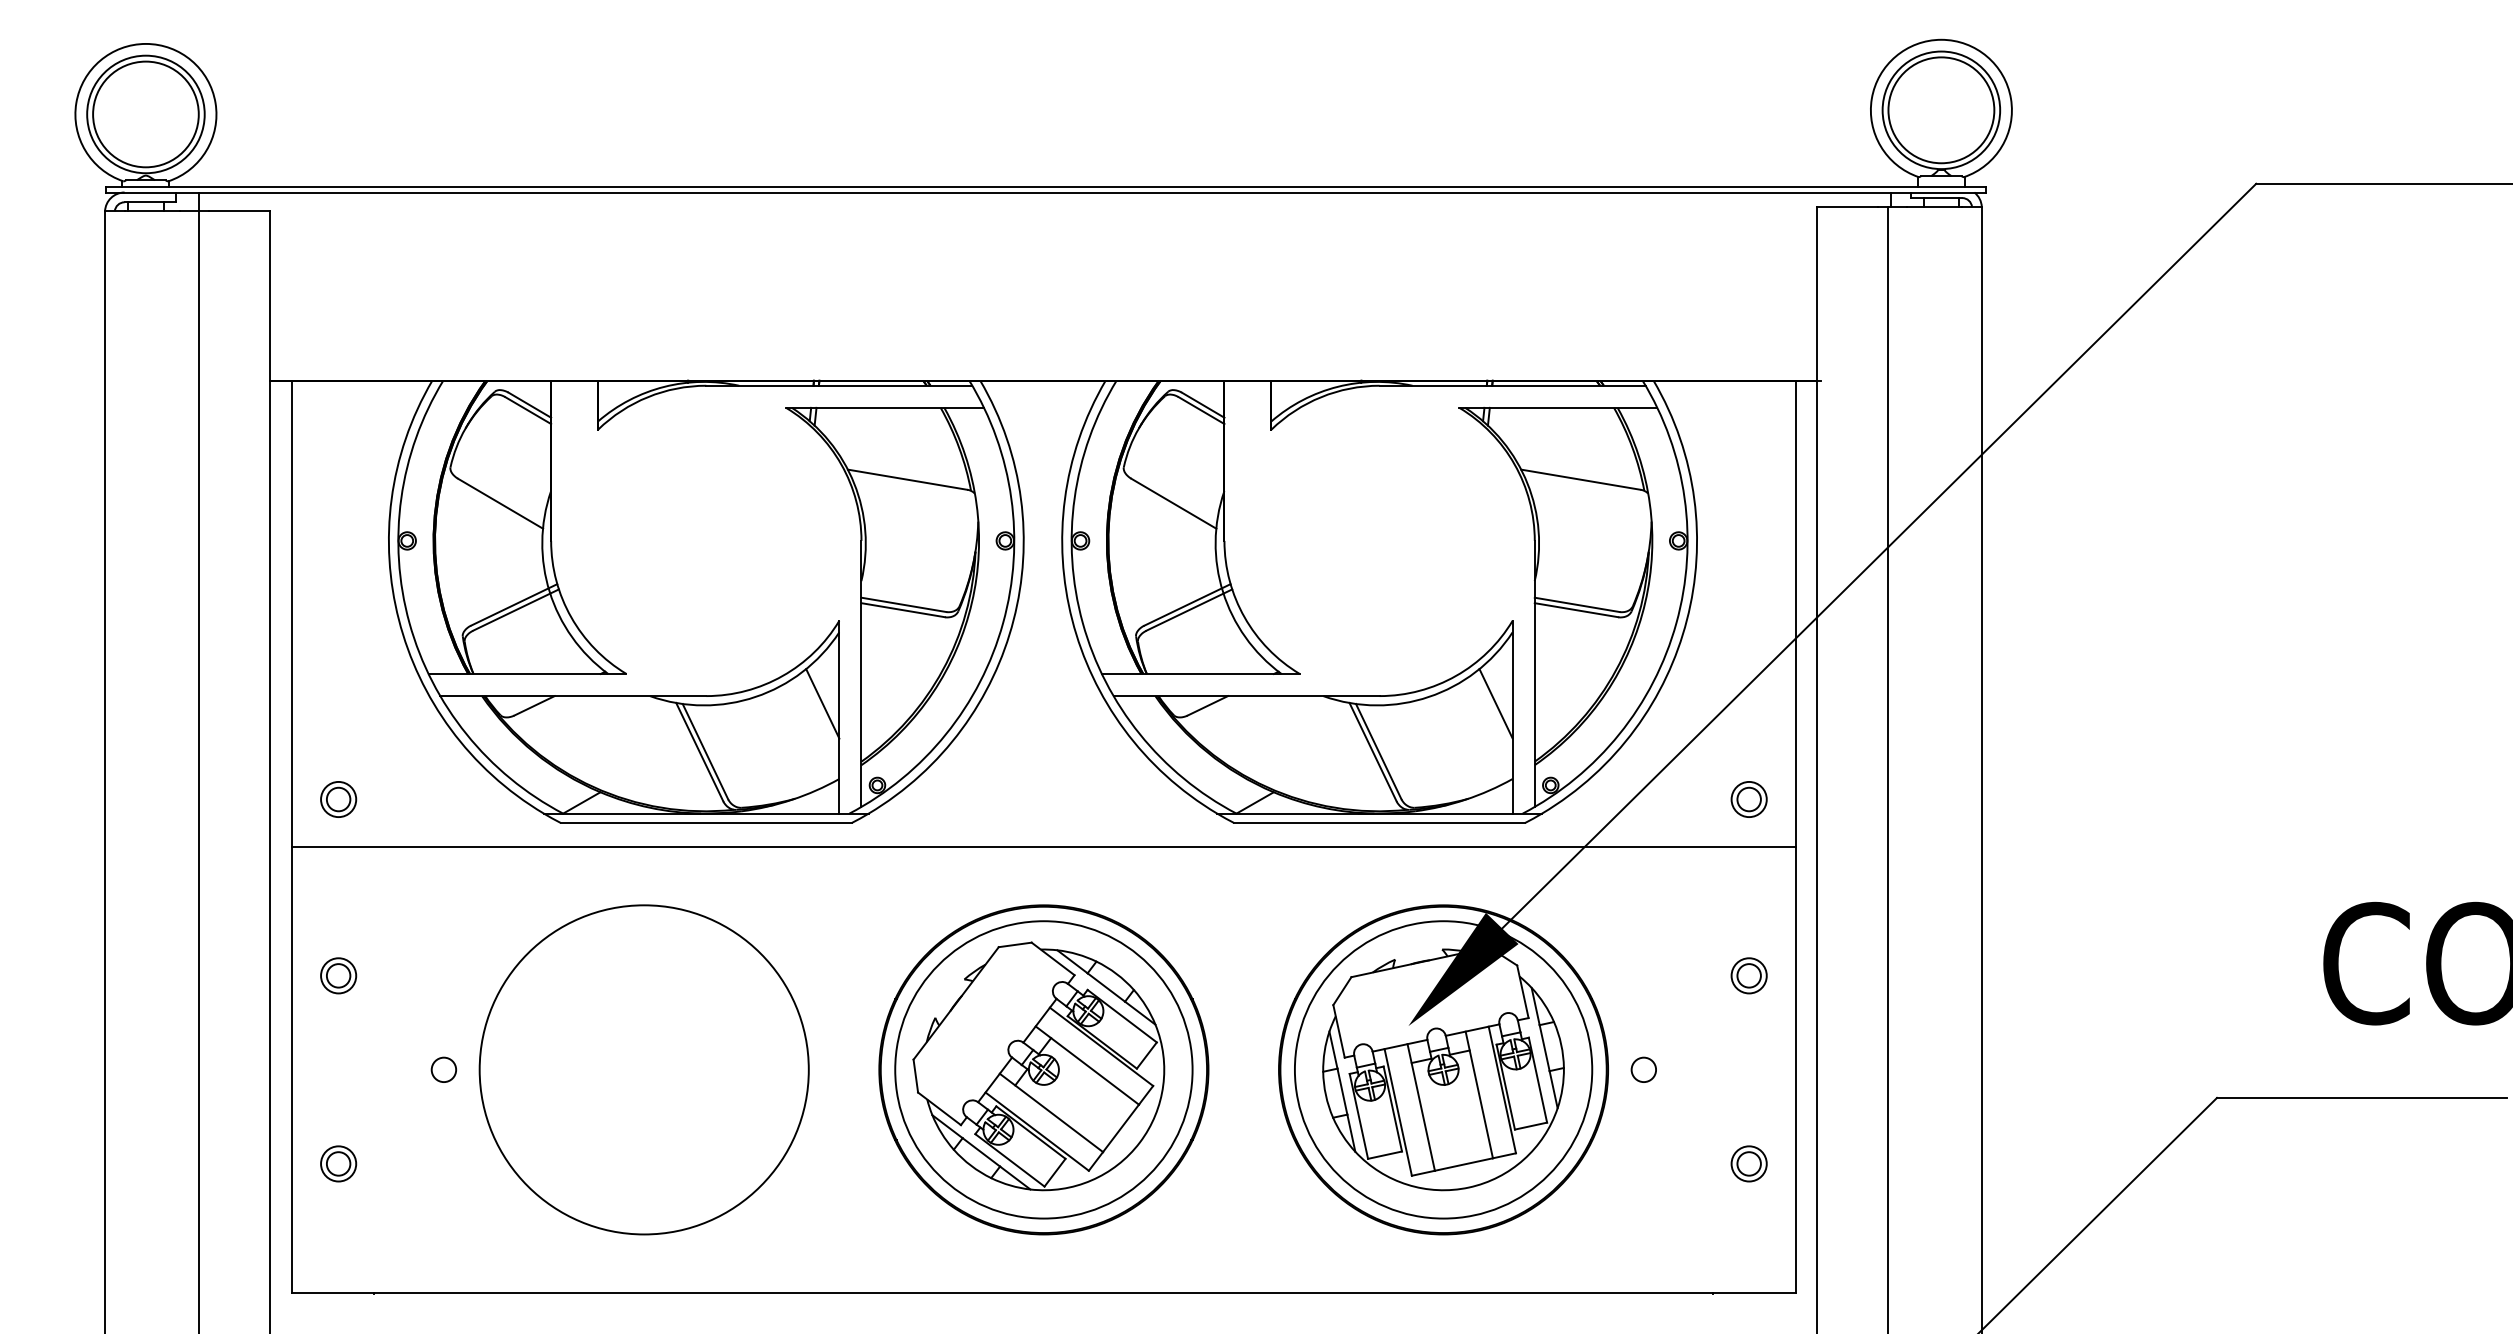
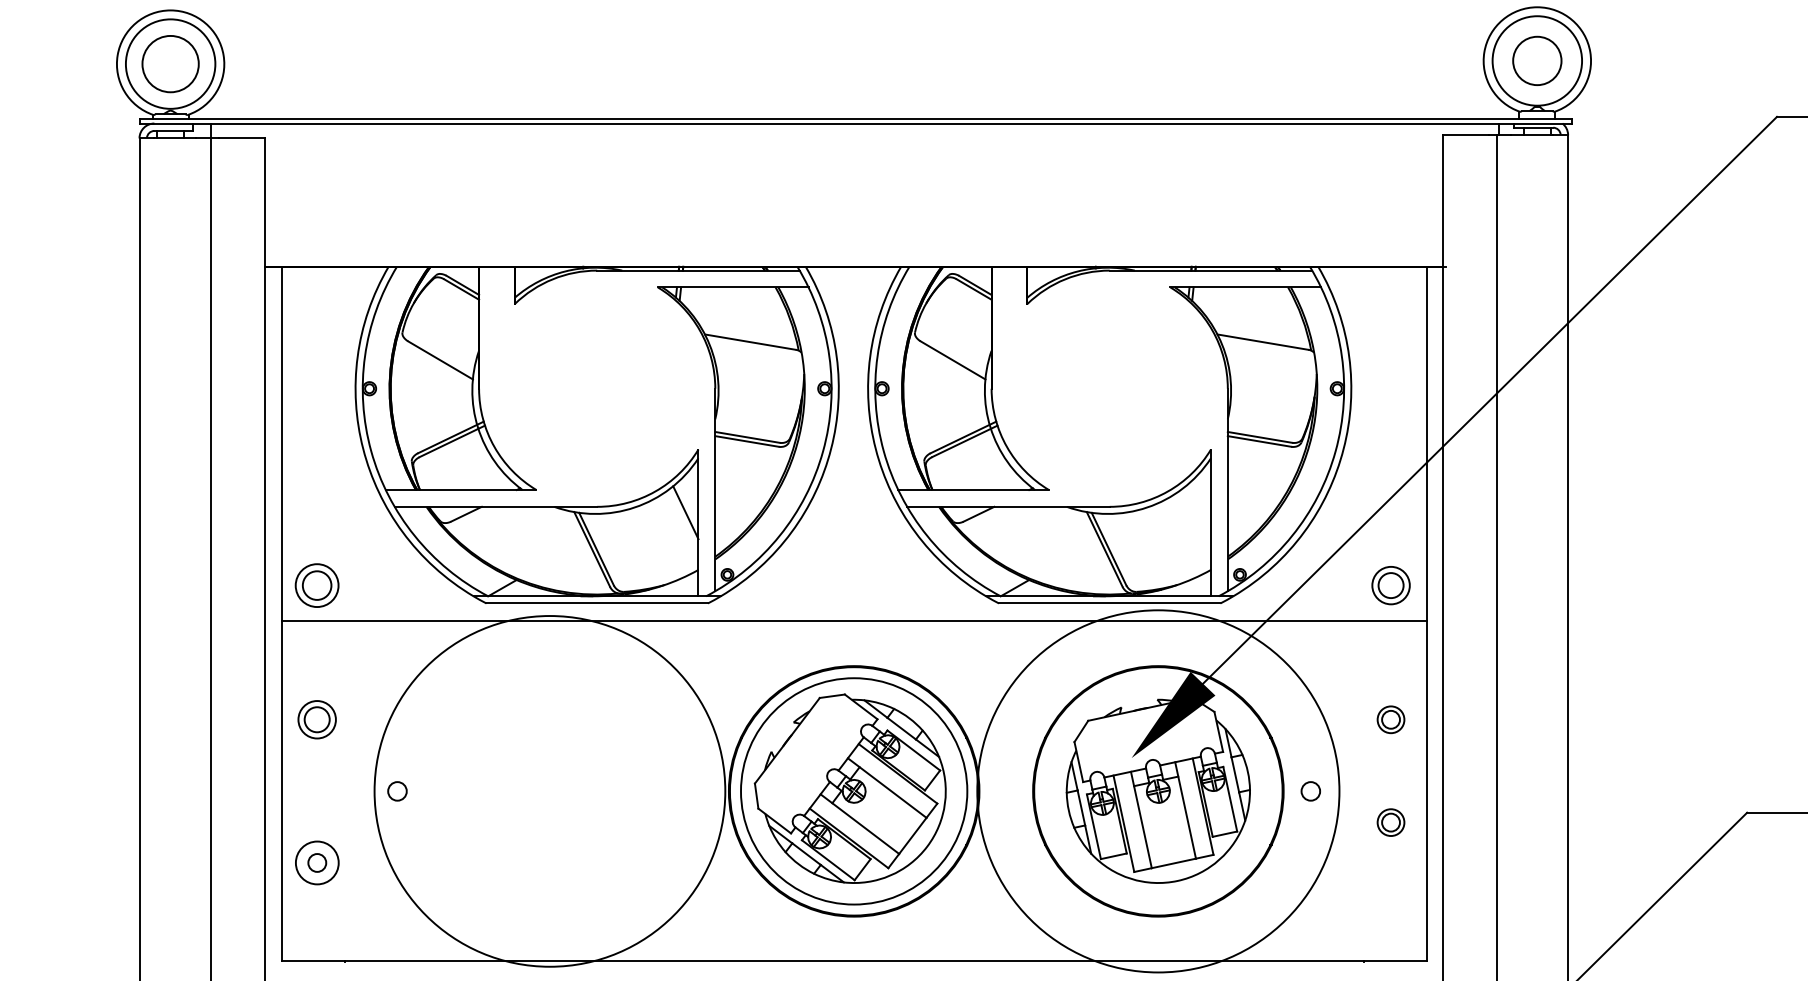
circle: (1941, 110) -> (1537, 61), size x0.6
circle: (145, 114) -> (170, 64), size x0.7
line: (1495, 703) -> (1197, 512), removed
part: (338, 799) -> (317, 585), size x1.6
part: (1748, 799) -> (1390, 585), size x1.4
part: (338, 975) -> (317, 719), size x1.4
circle: (643, 1069) -> (549, 791), size x1.4
circle: (1443, 1069) -> (1158, 791), size x1.6
circle: (338, 1163) -> (317, 862), size x1.6
part: (1748, 1163) -> (1390, 822), moved

